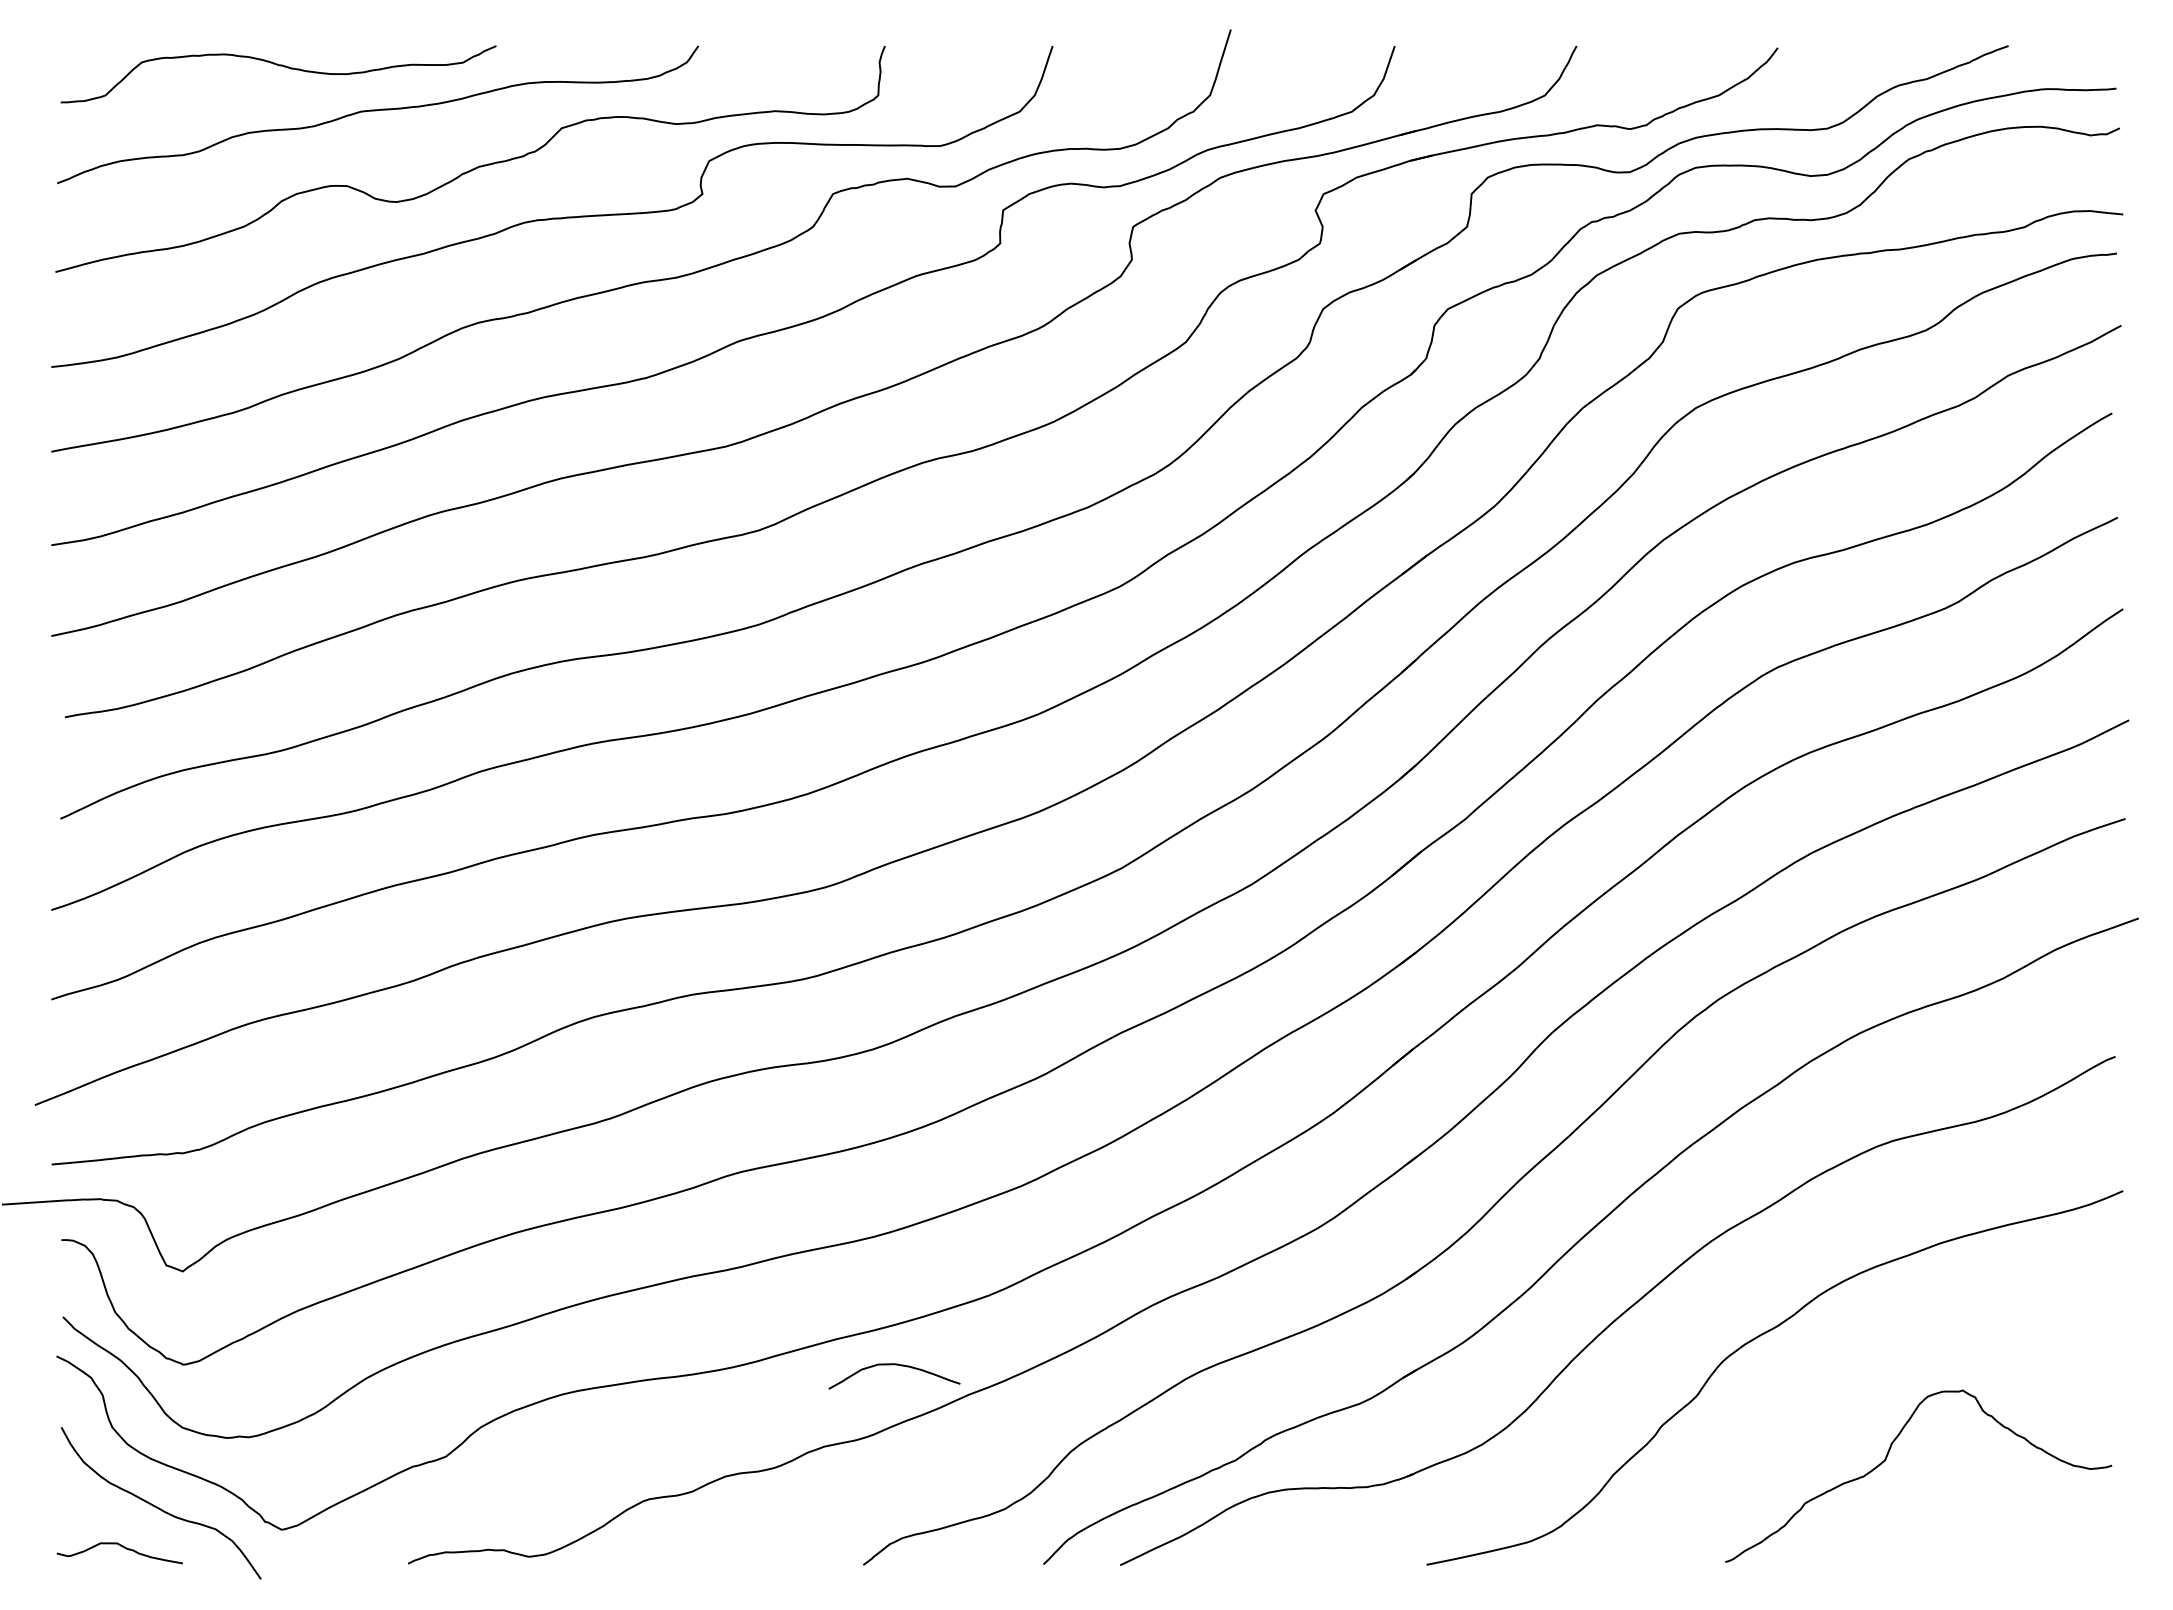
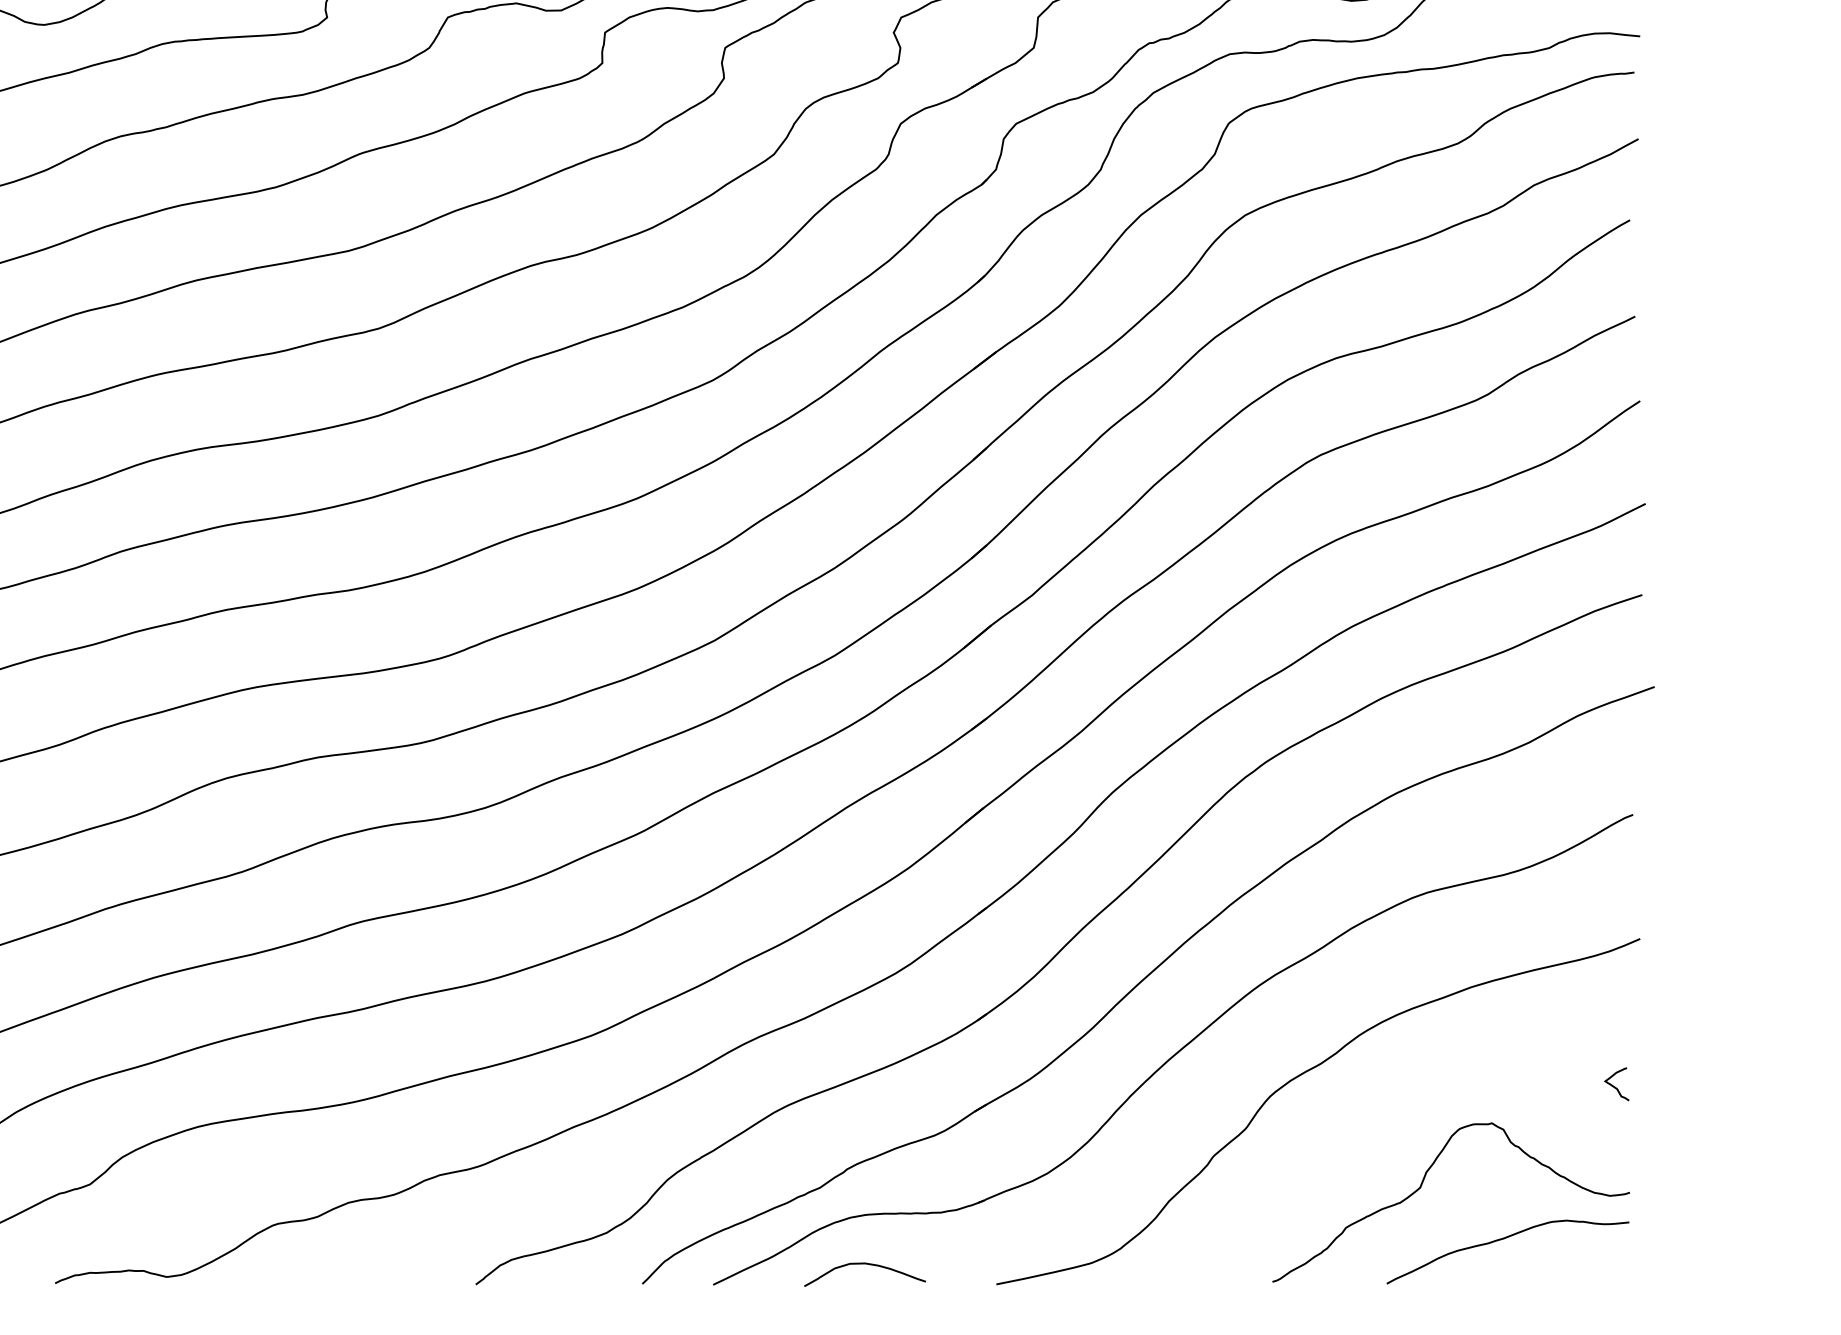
curve: (2095, 1350) -> (1614, 1086), added
curve: (894, 1365) -> (865, 1264), moved
curve: (1975, 1516) -> (1503, 1239), added

